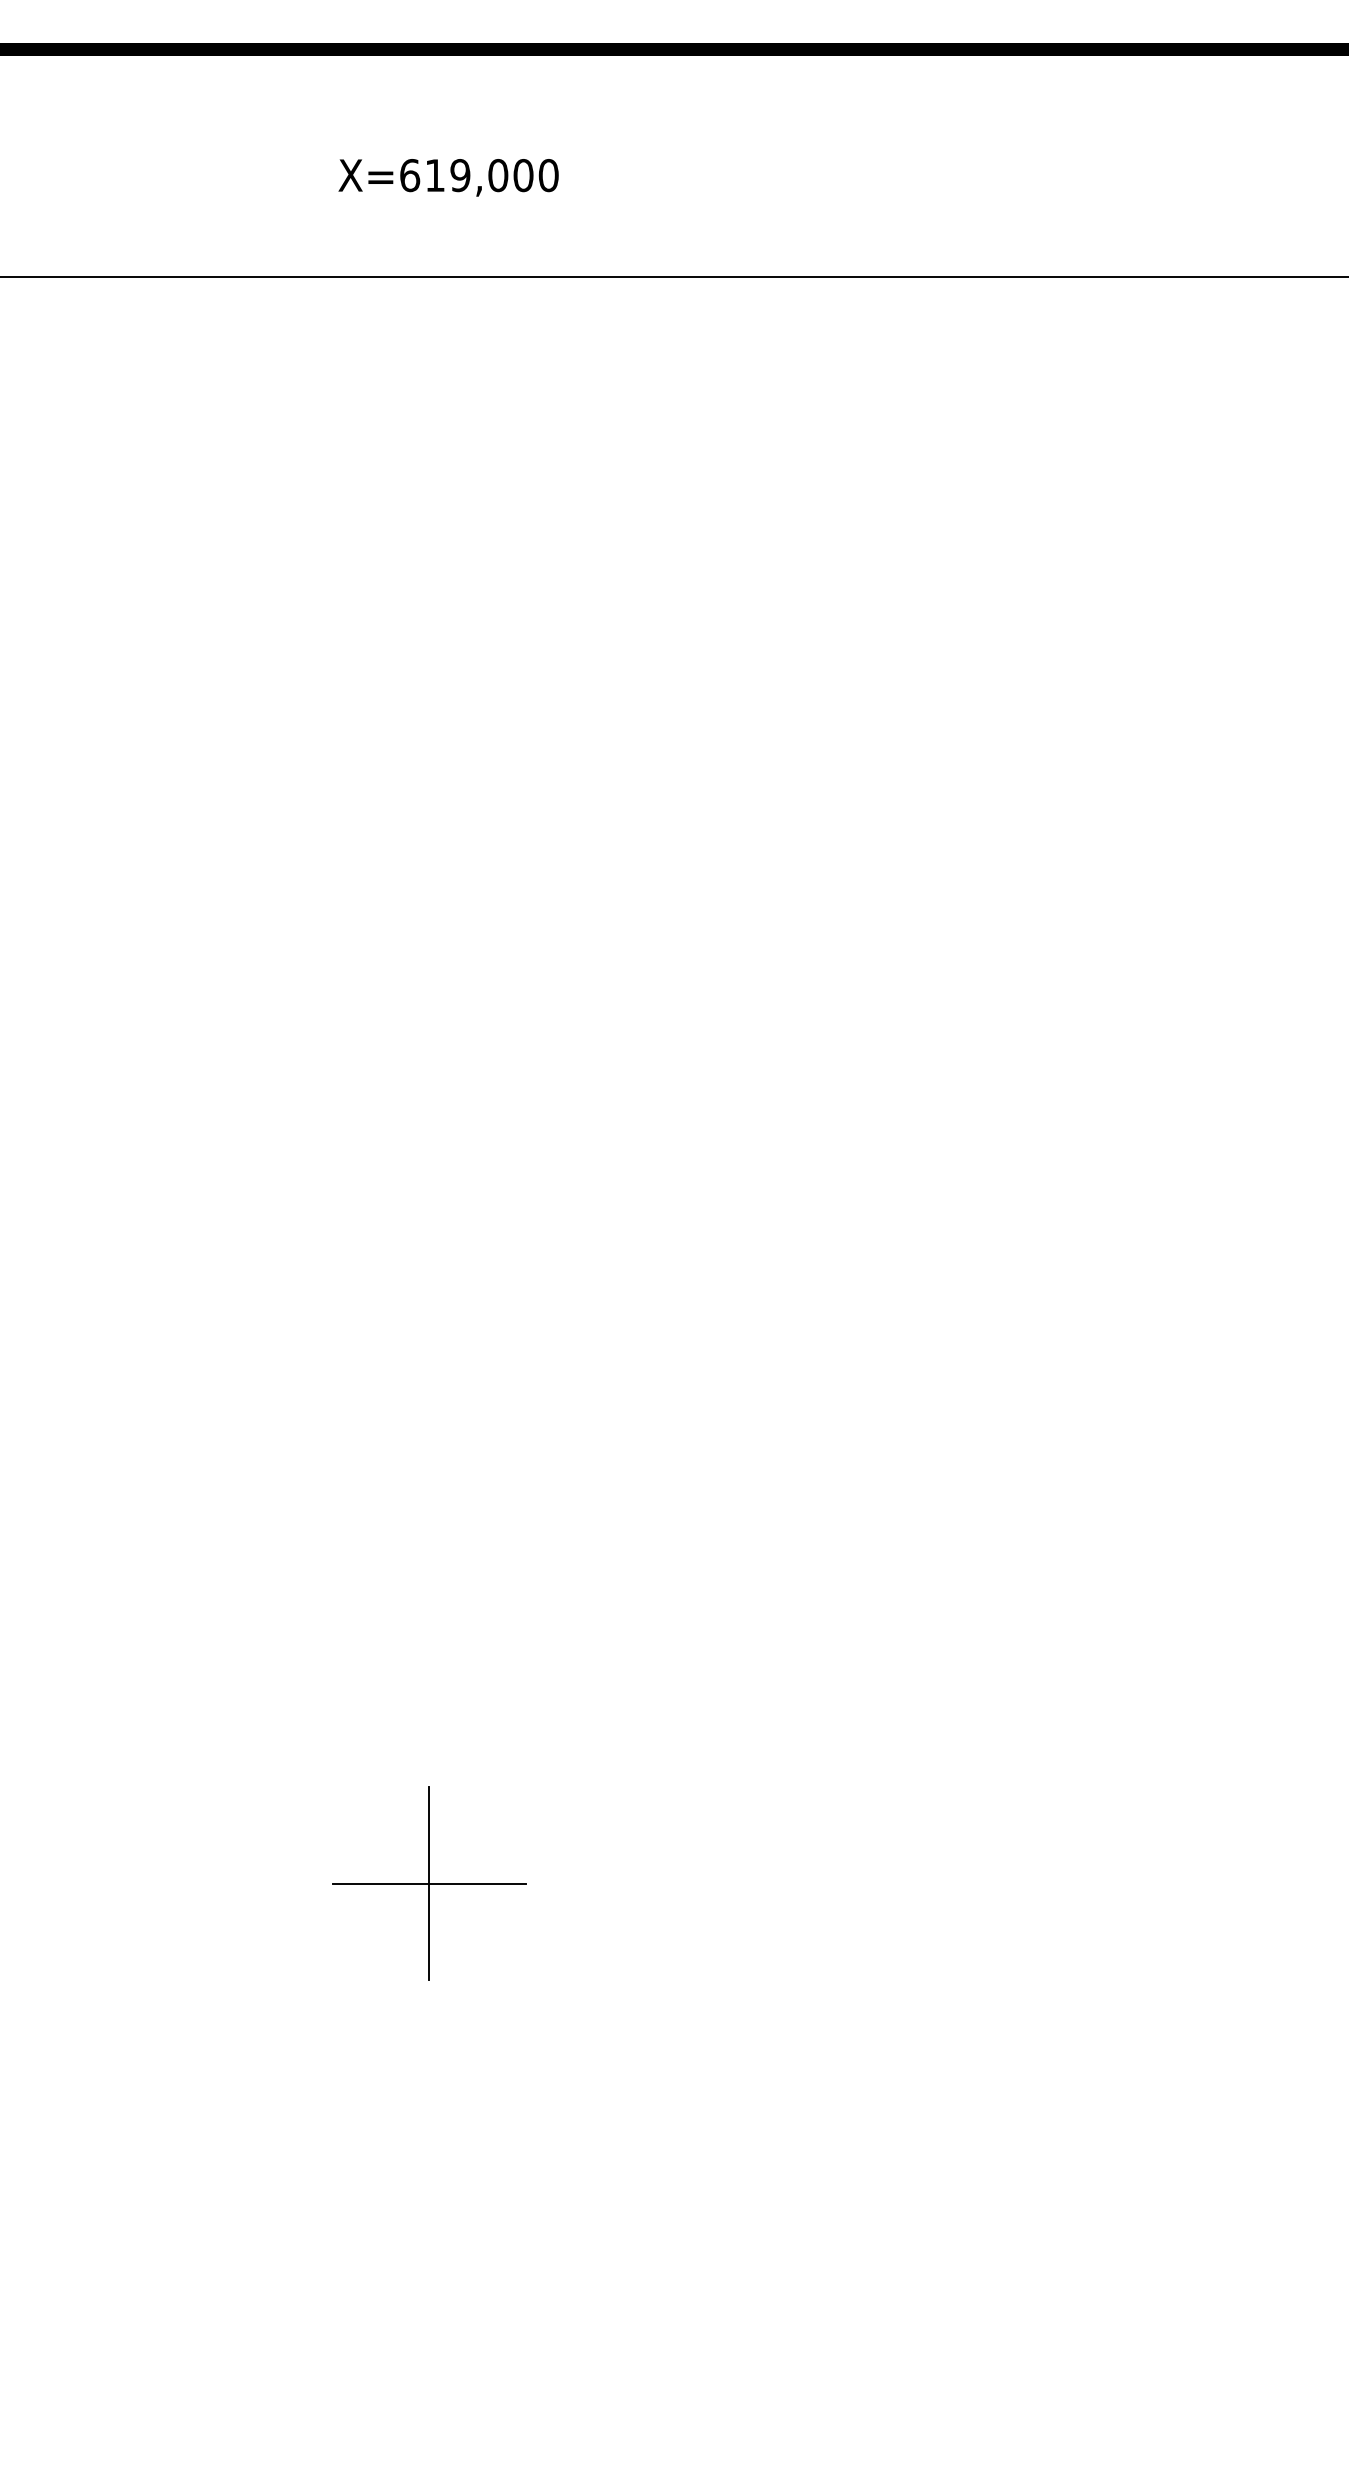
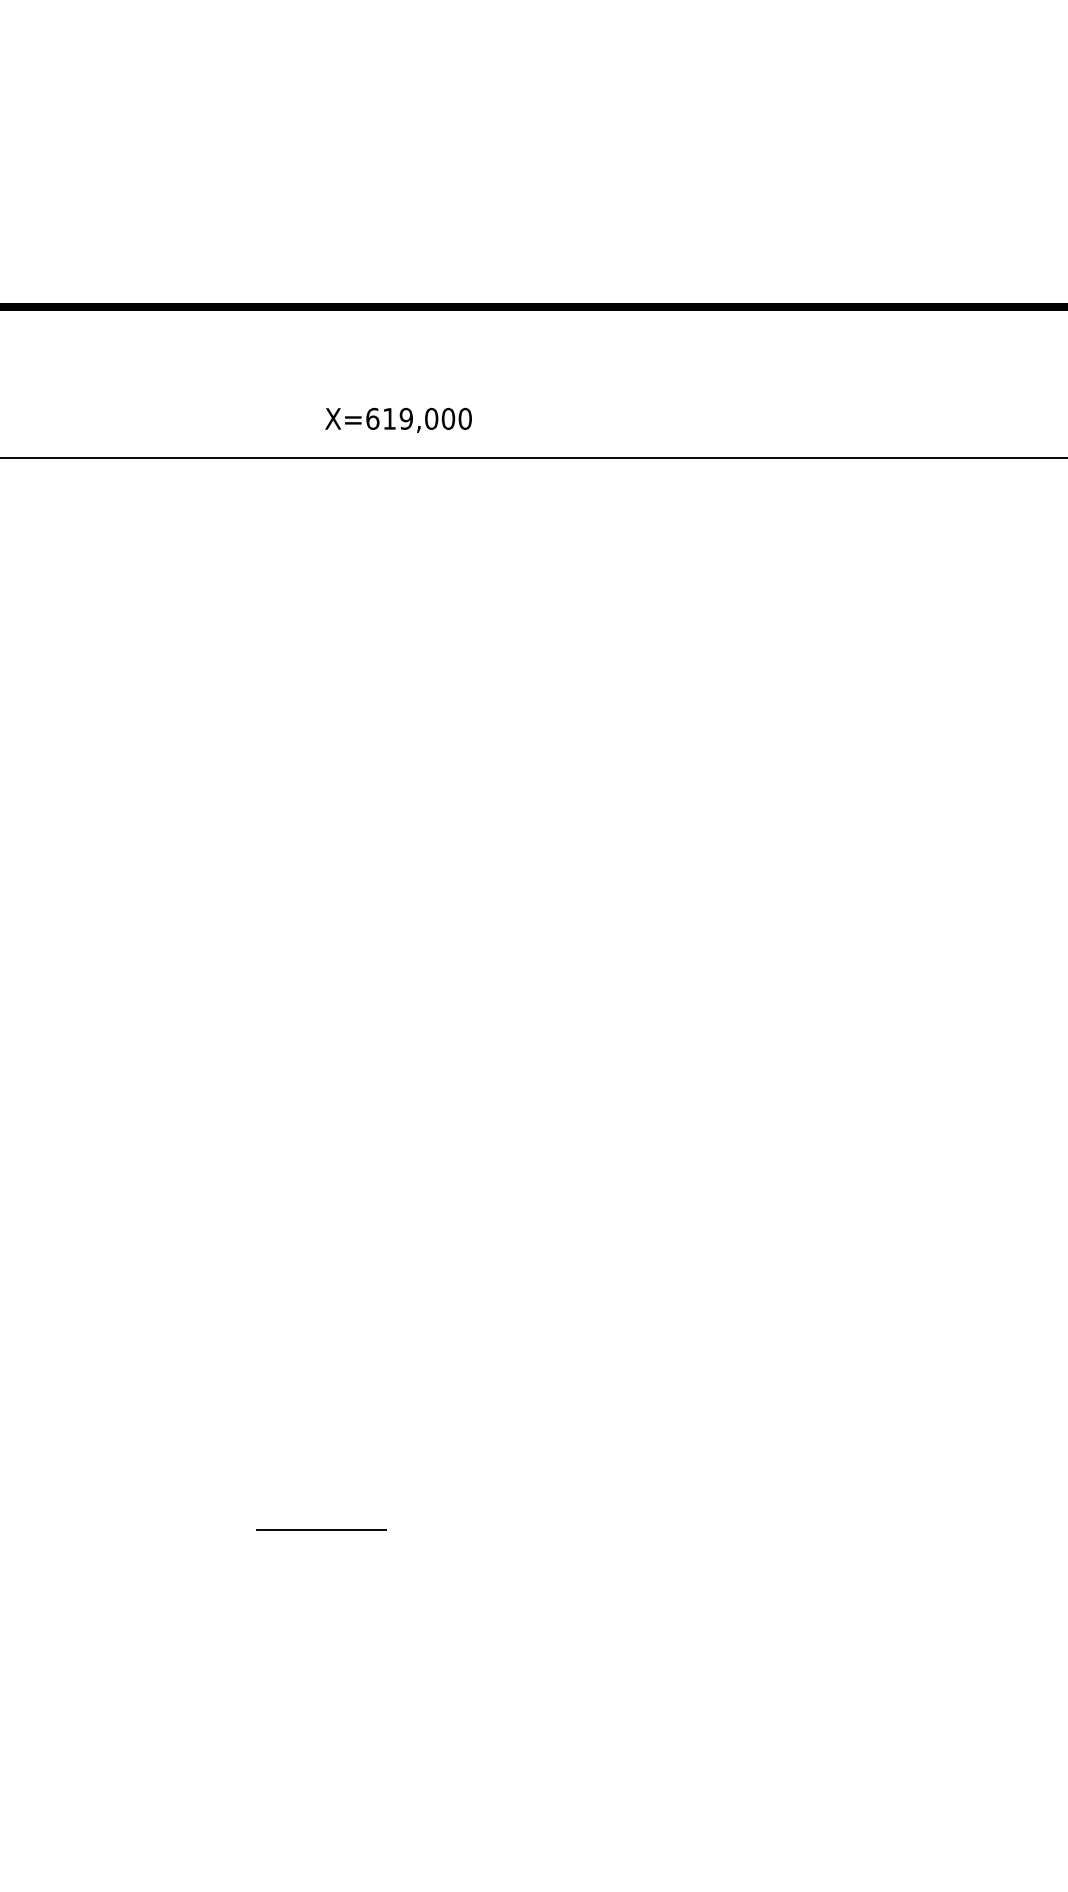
text: (448, 176) -> (398, 419), moved
line: (429, 1883) -> (321, 1529), removed

